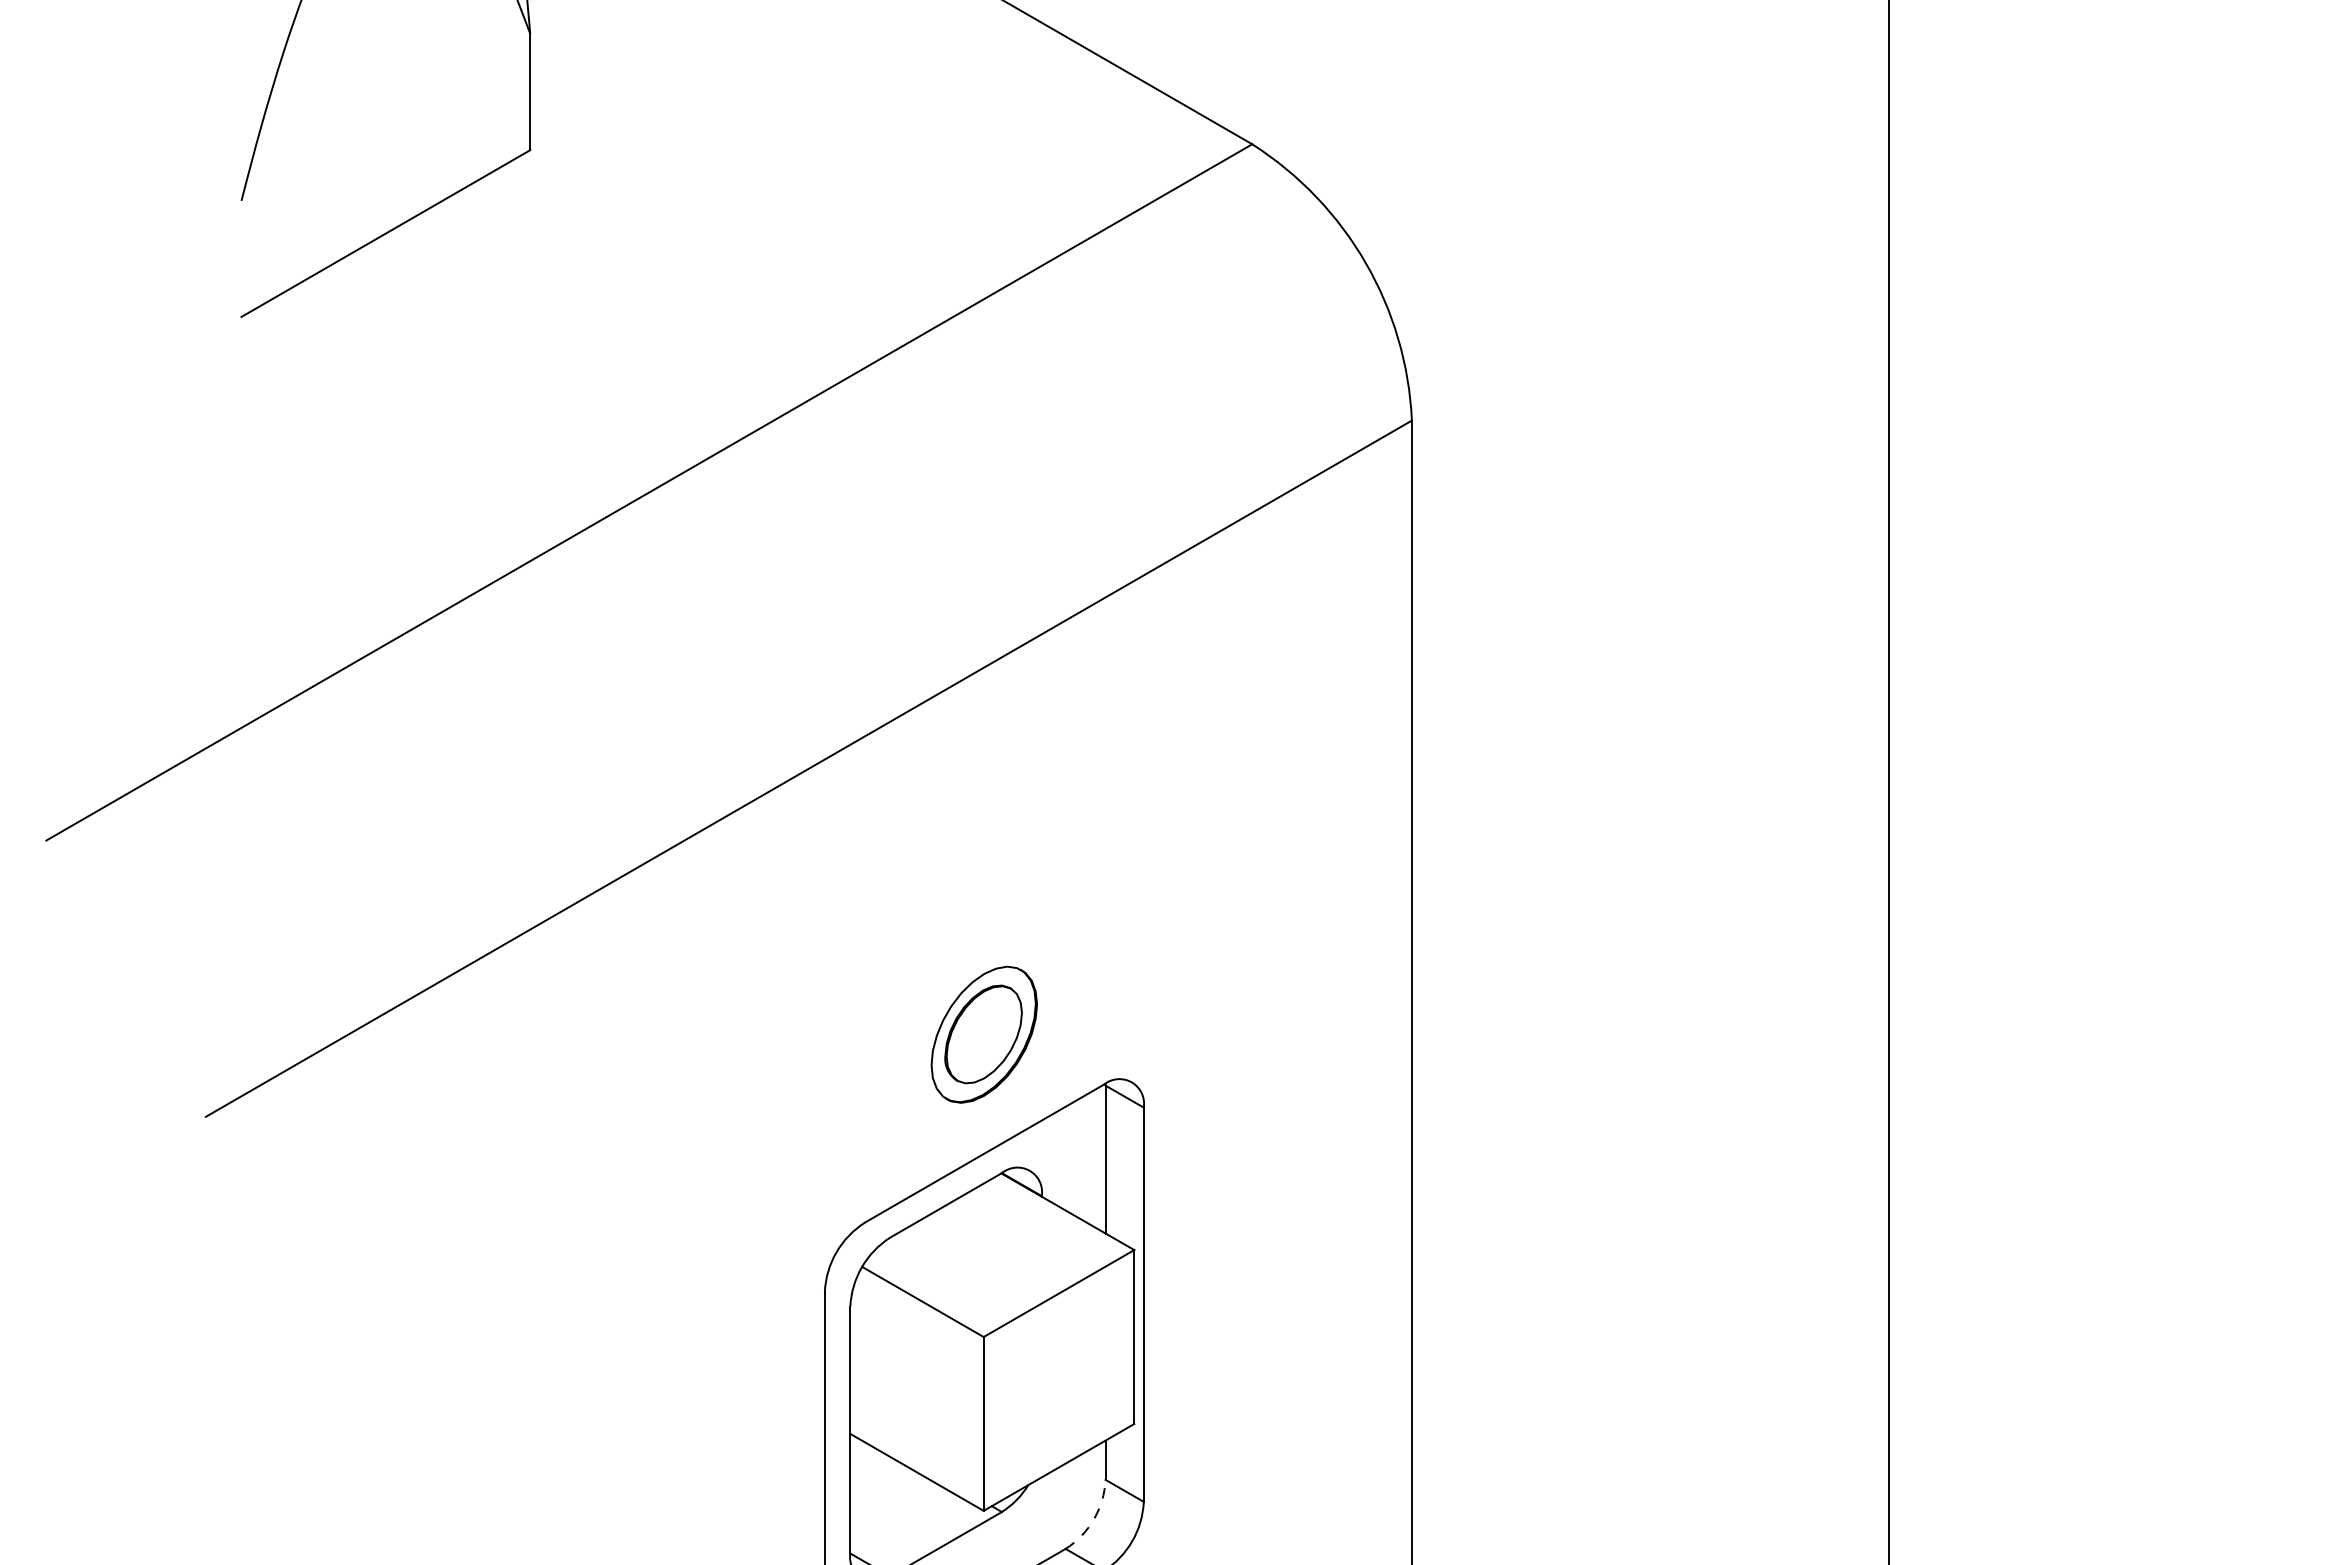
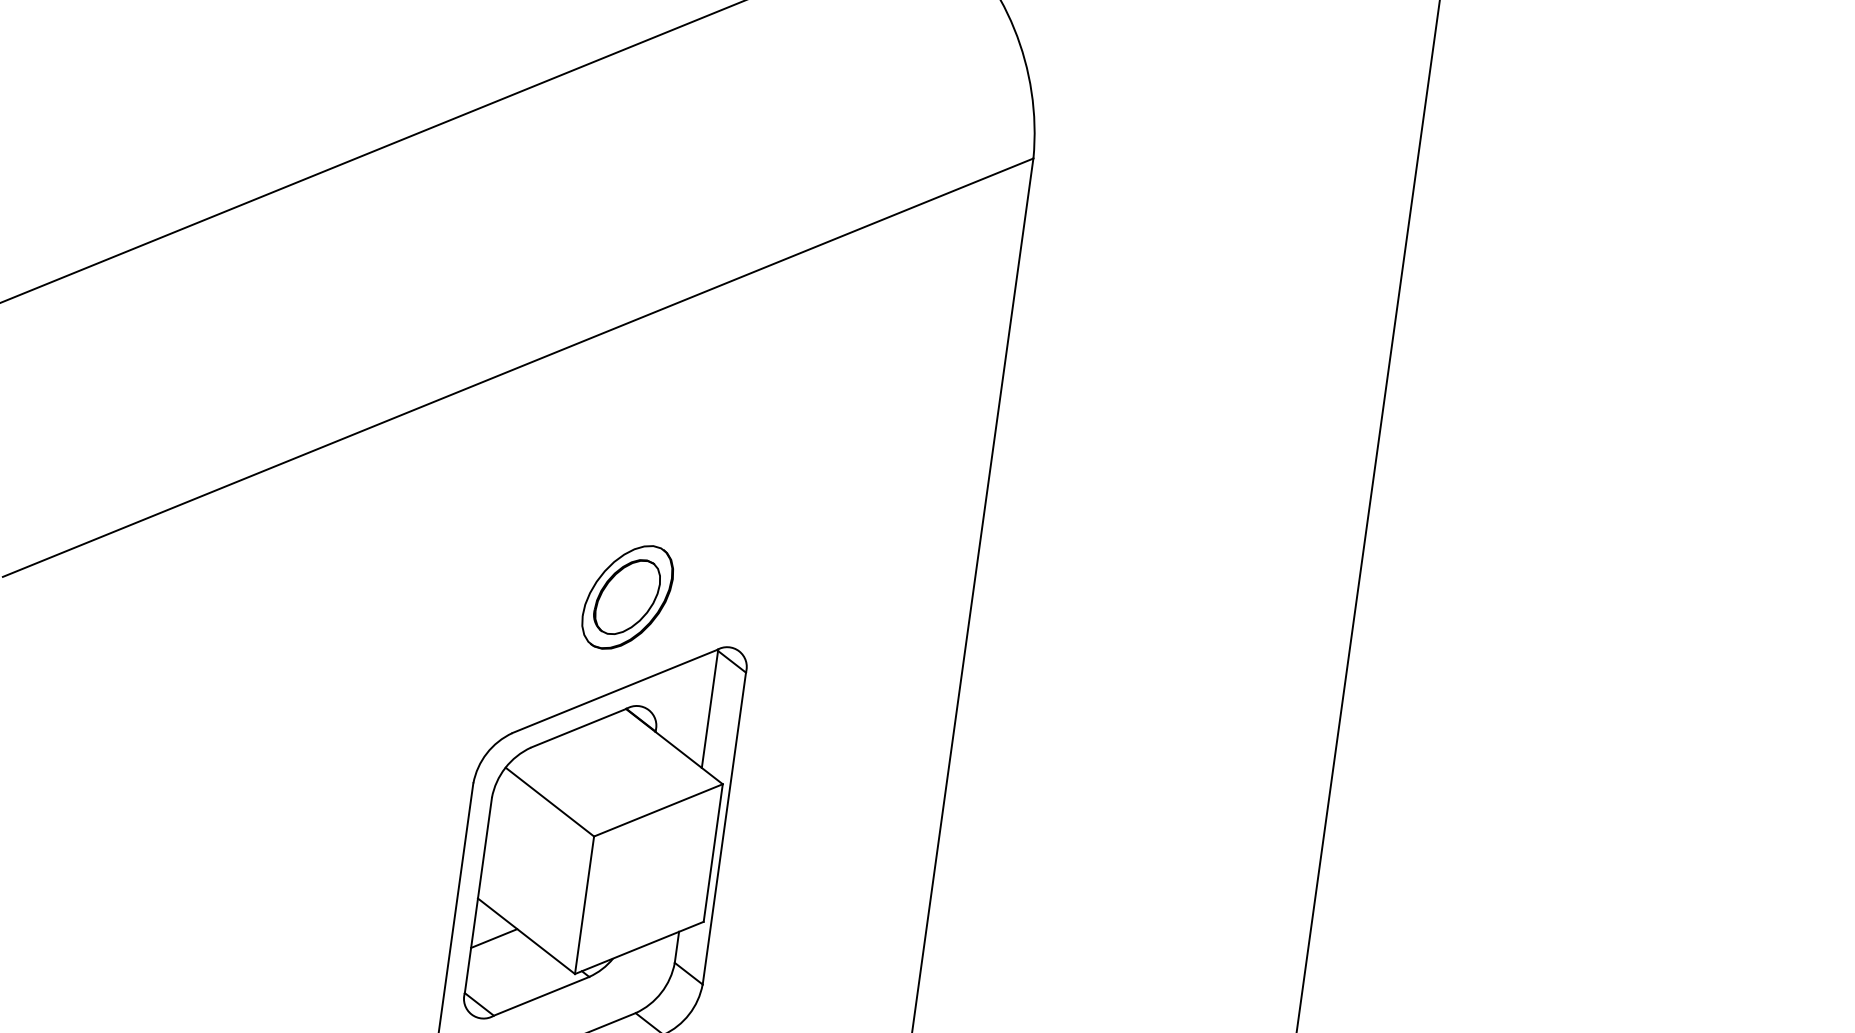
line: (877, 1480) -> (494, 938), added
arc: (1094, 1519) -> (661, 993), dashed -> solid

